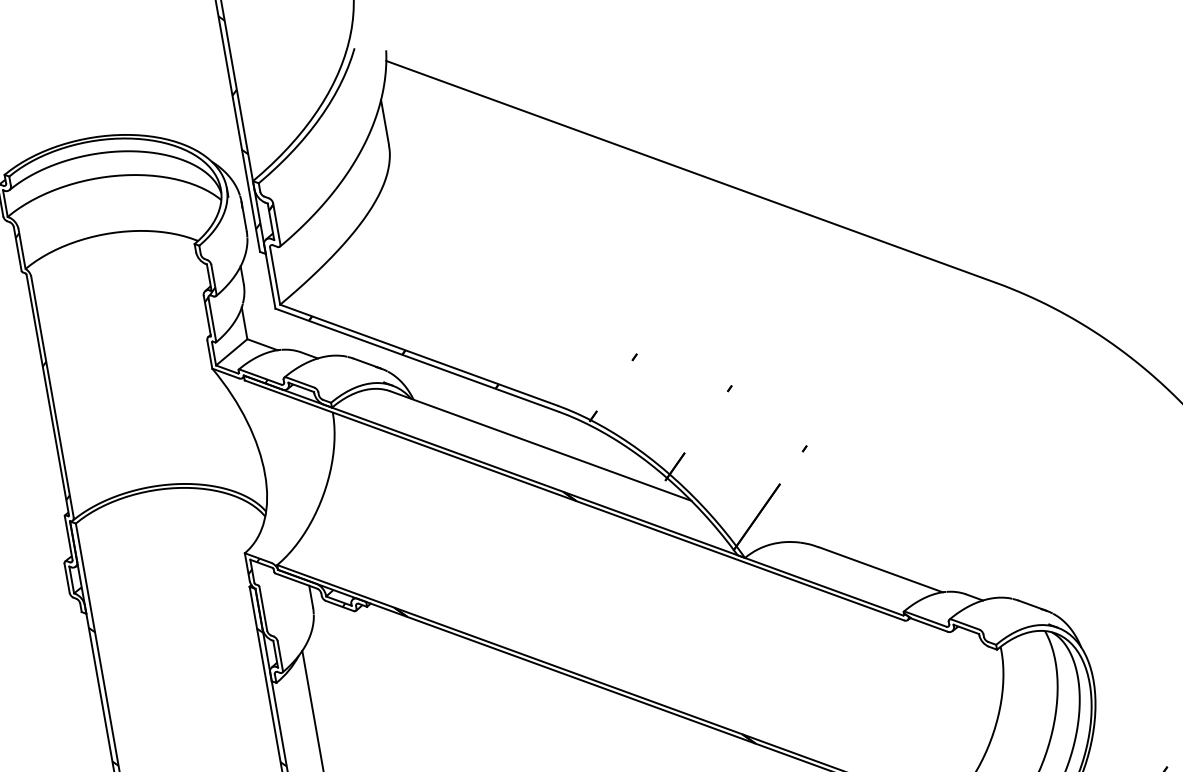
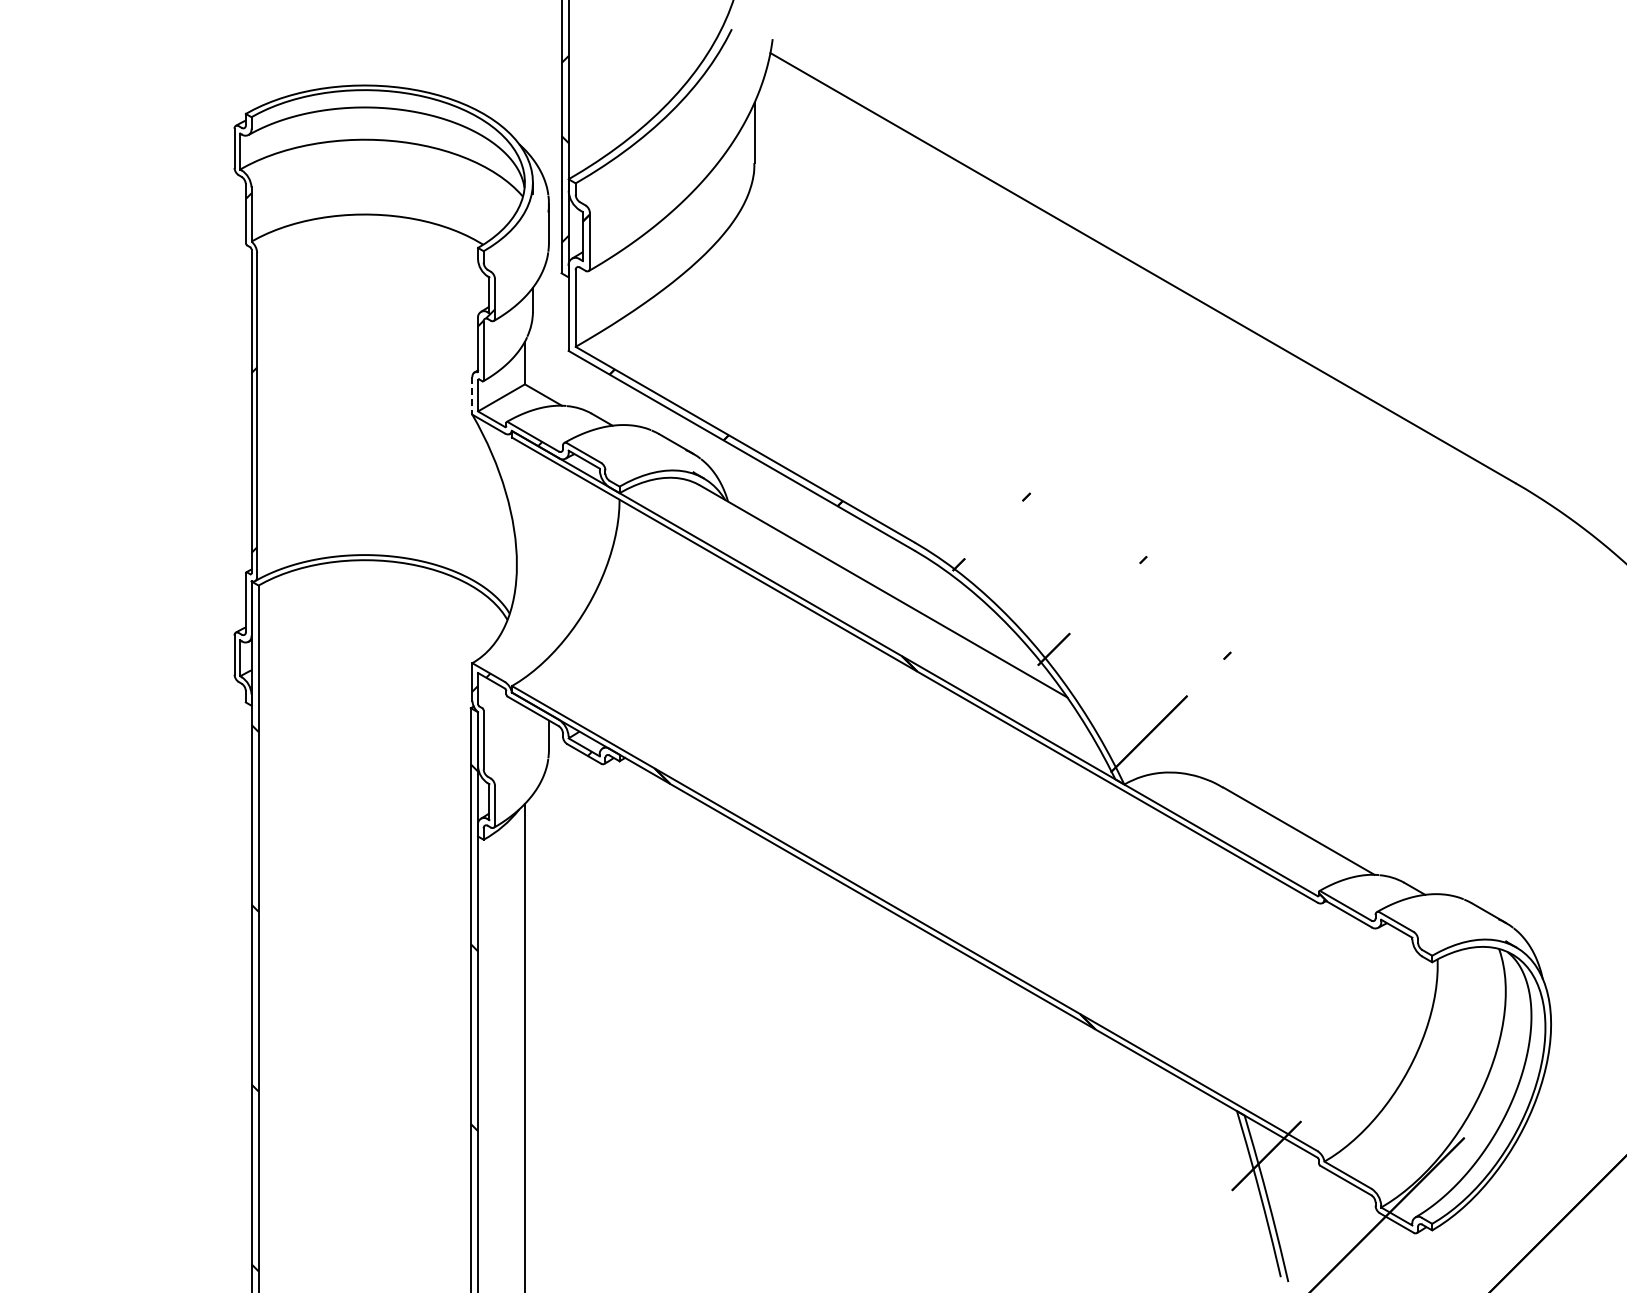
line: (209, 354) -> (472, 395), solid -> dashed

